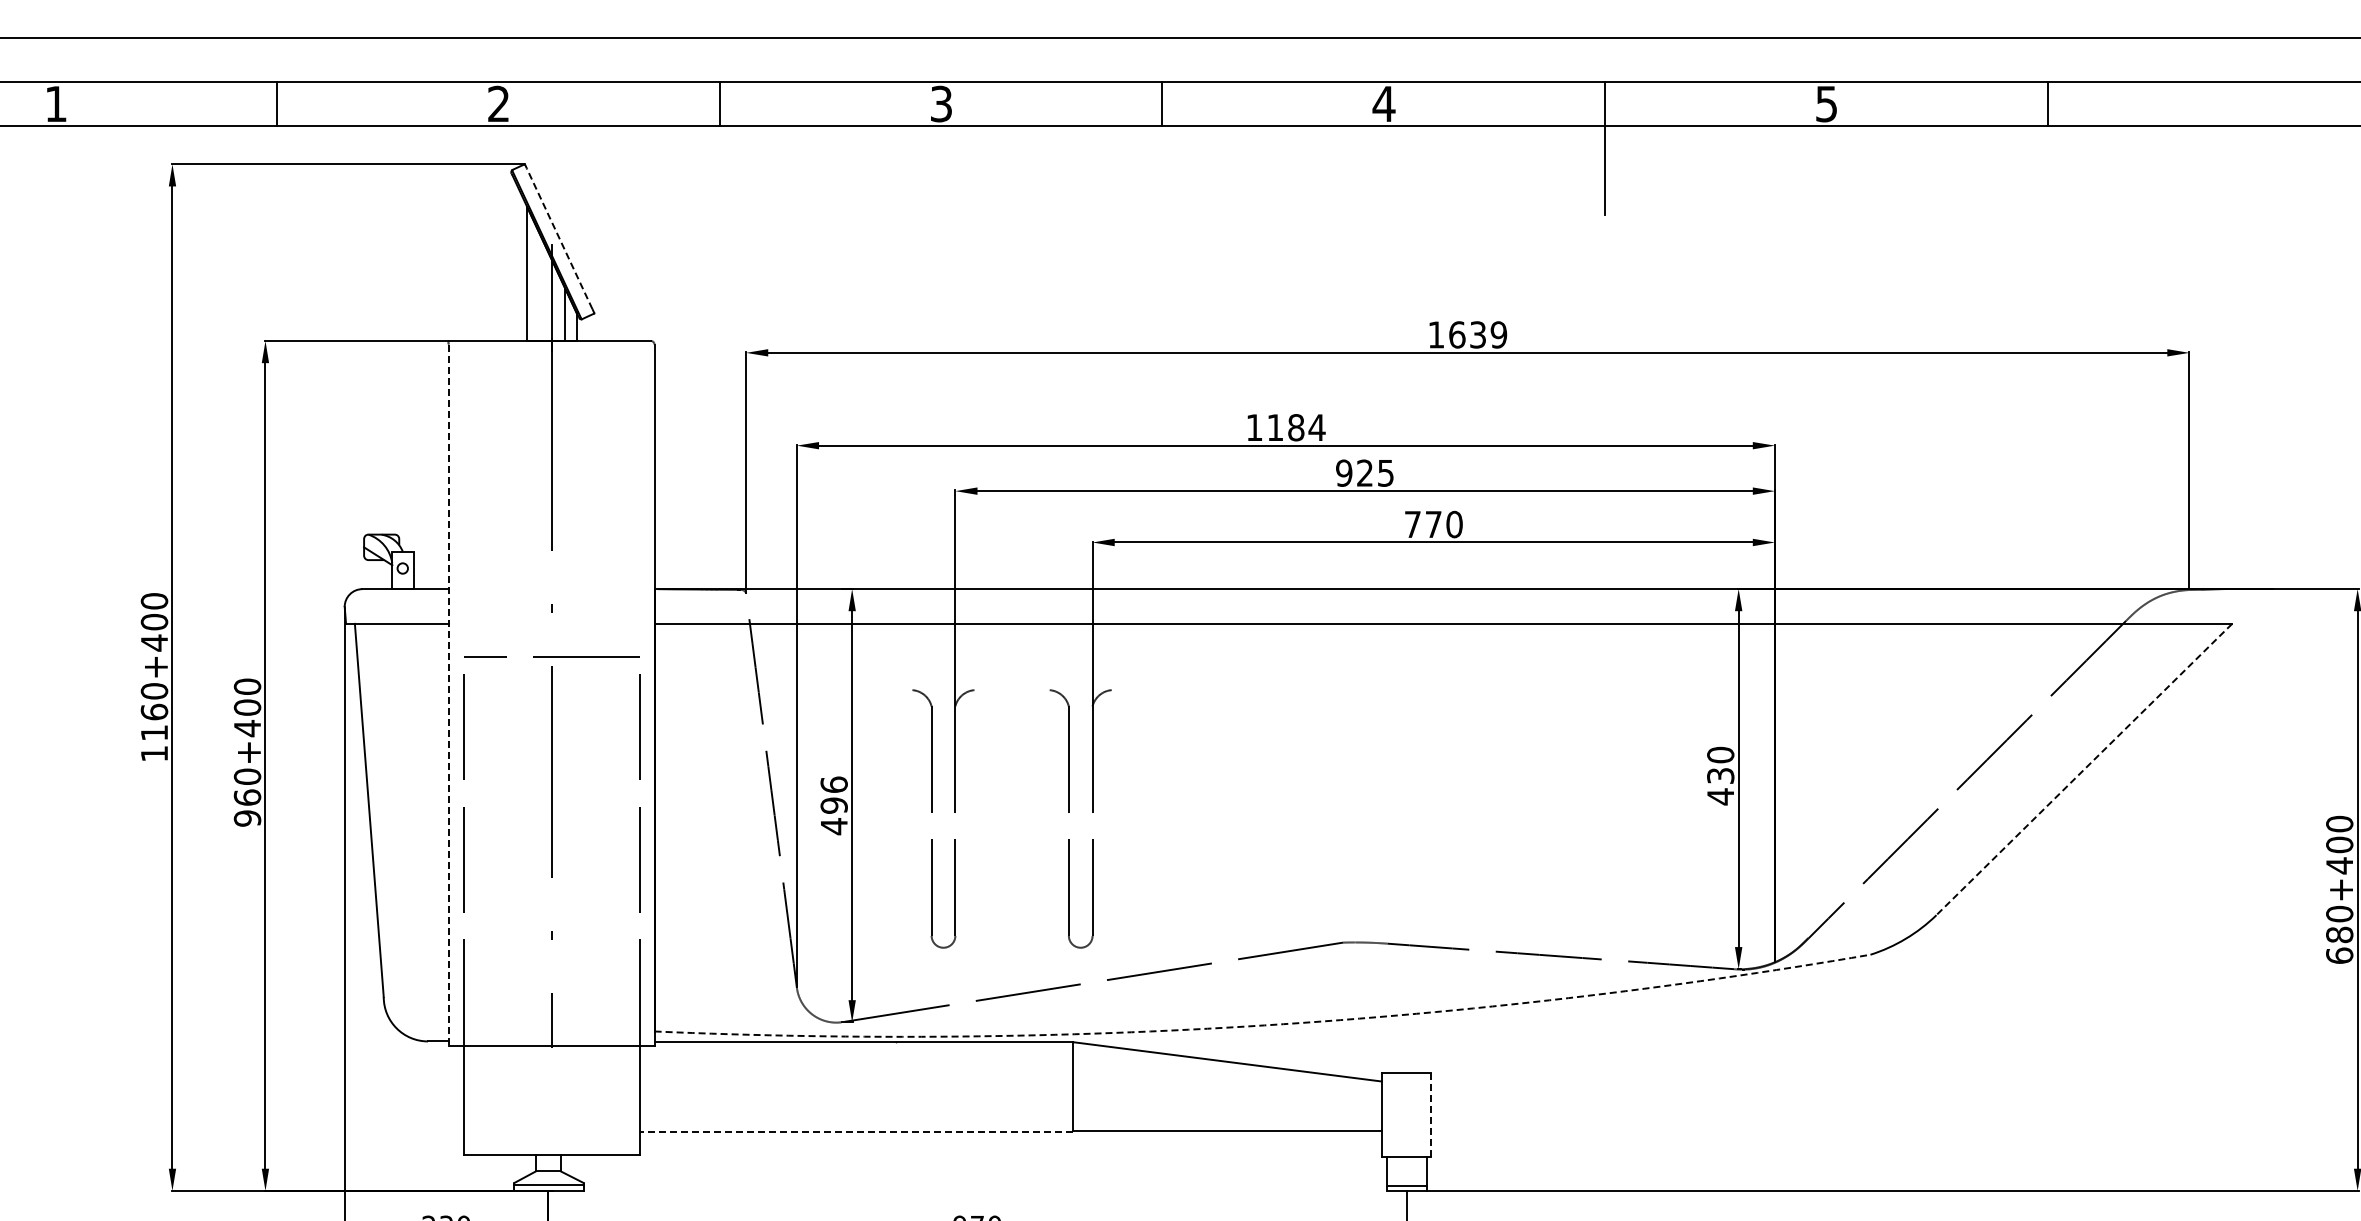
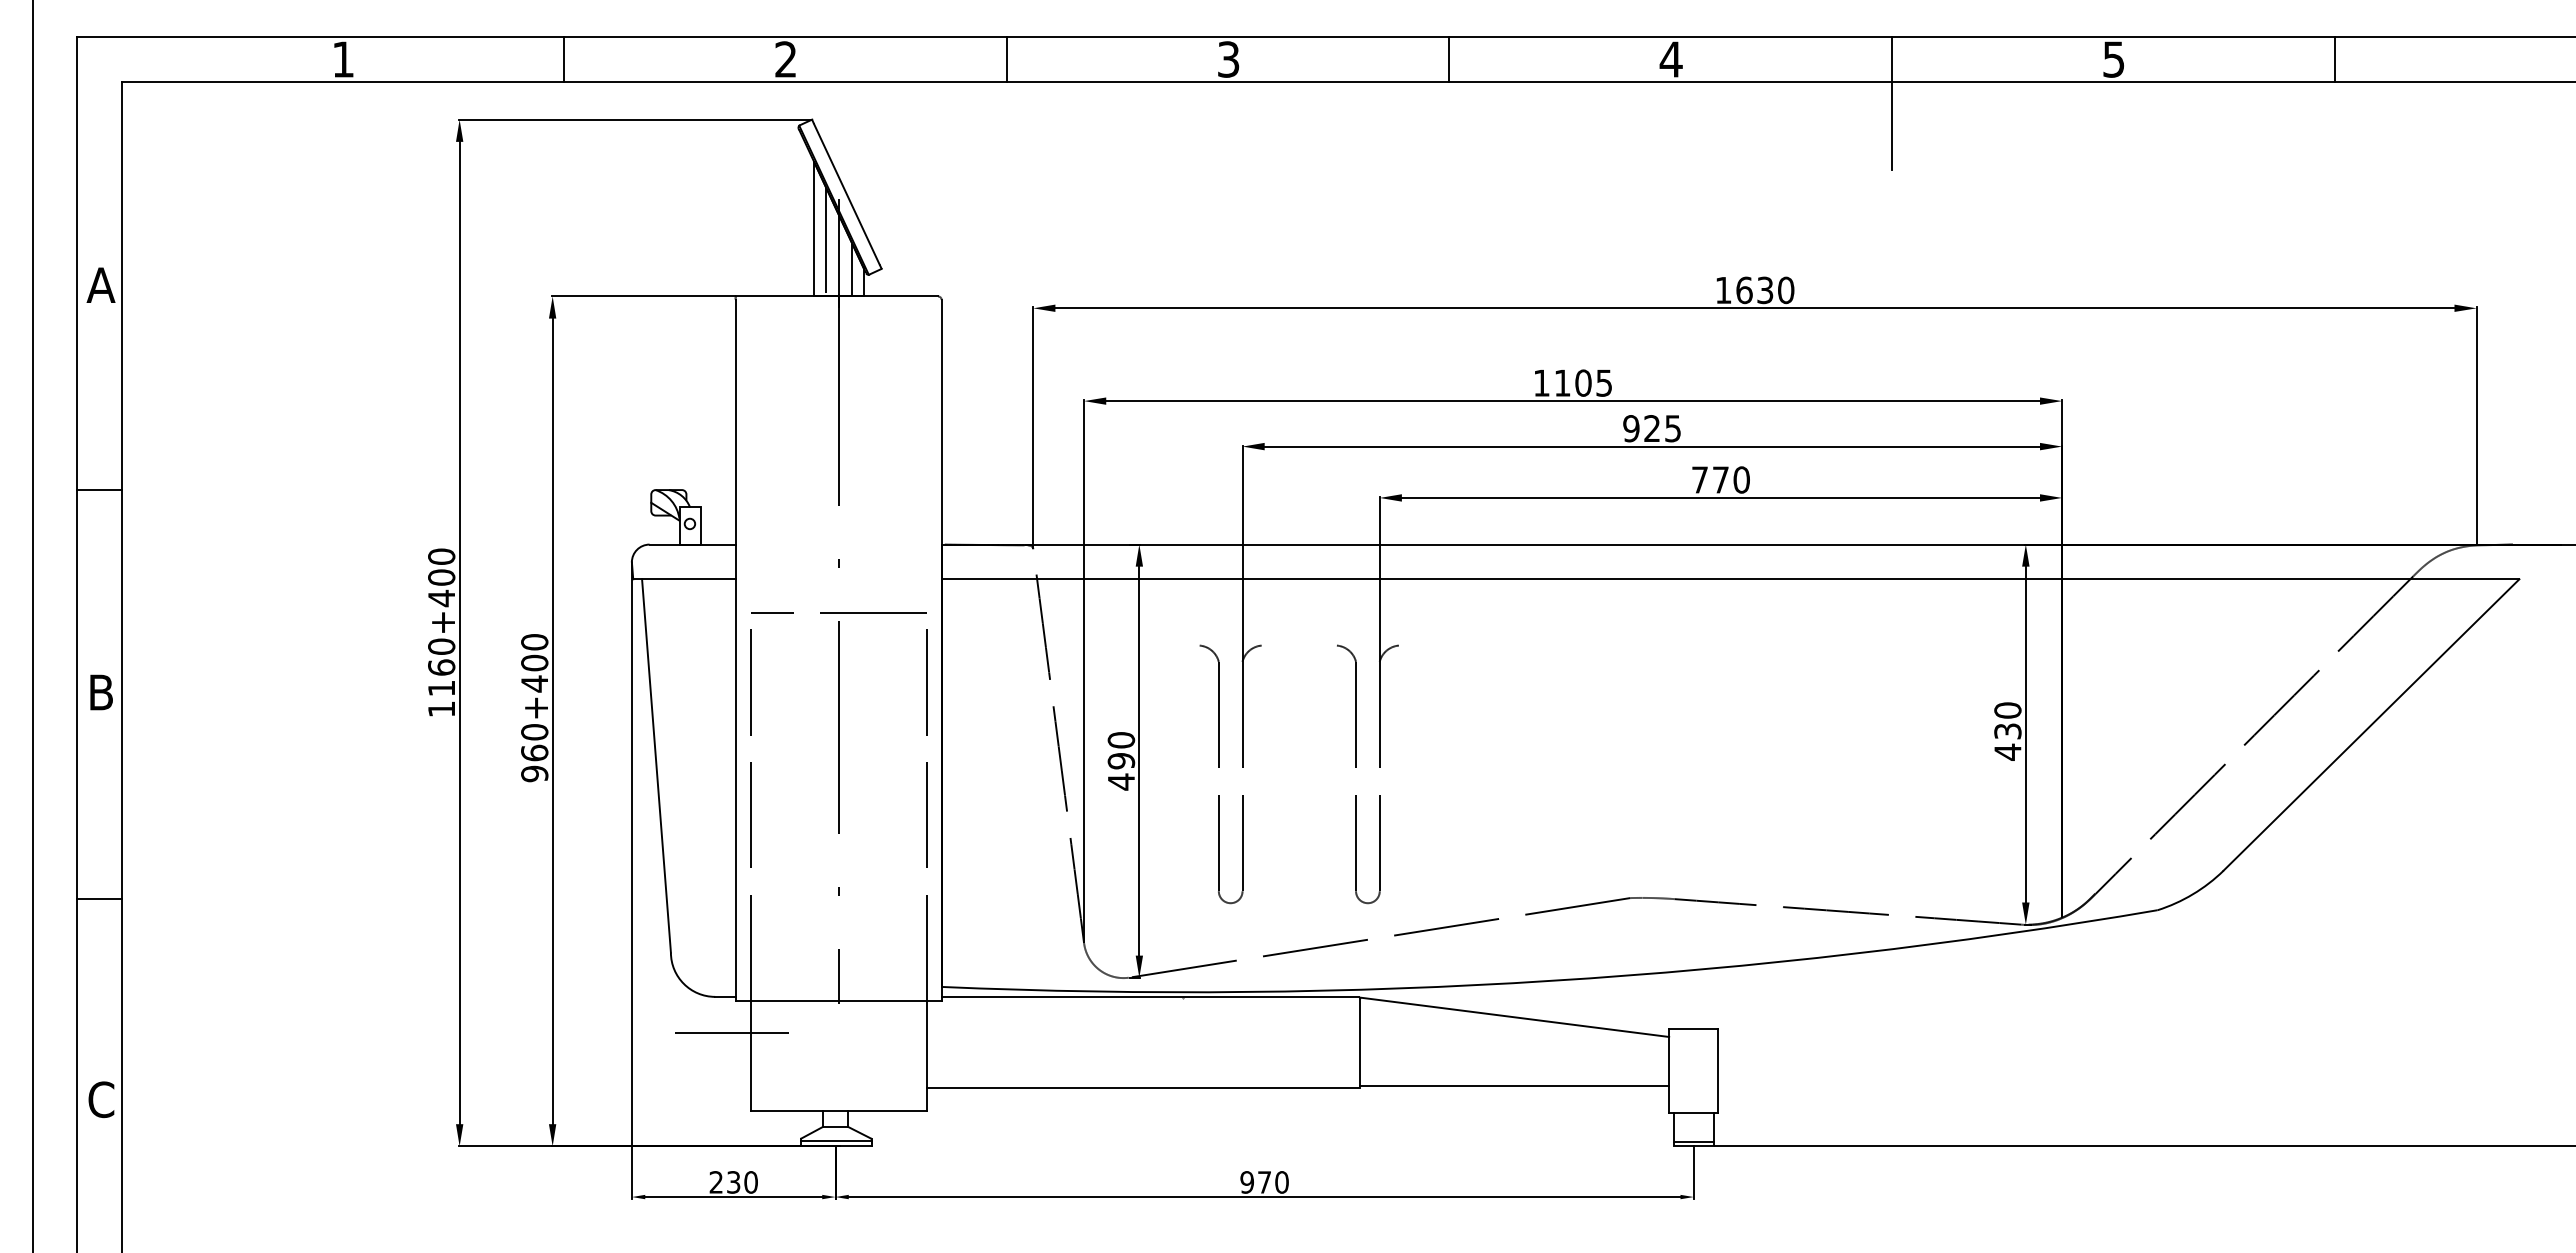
line: (559, 238) -> (846, 193), dashed -> solid
line: (538, 286) -> (825, 241), added
text: (1498, 335) -> (1785, 290), 1639 -> 1630
text: (1306, 427) -> (1593, 382), 1184 -> 1105
line: (449, 695) -> (736, 650), dashed -> solid
line: (2084, 769) -> (2371, 724), dashed -> solid
text: (833, 785) -> (1120, 740), 496 -> 490
arc: (1264, 1025) -> (1551, 980), dashed -> solid
line: (444, 1078) -> (731, 1033), added
line: (1431, 1115) -> (1718, 1070), dashed -> solid
line: (856, 1132) -> (1143, 1087), dashed -> solid

